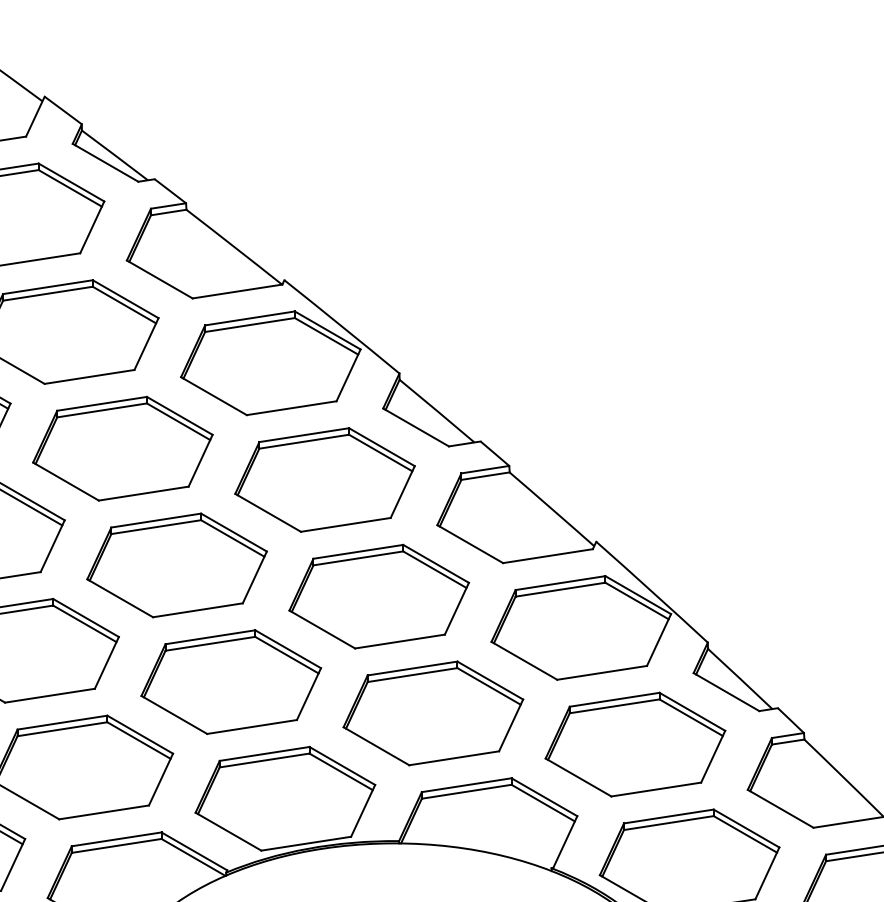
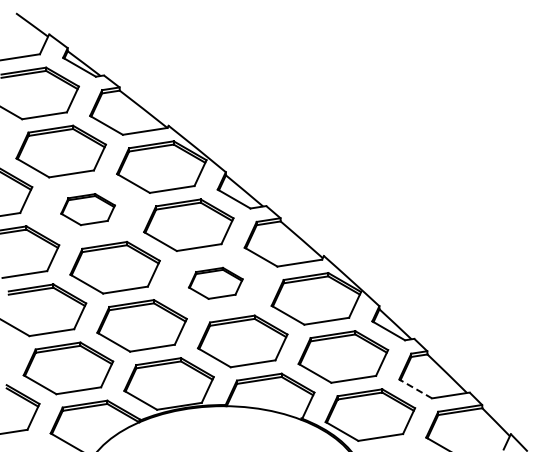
part: (121, 448) -> (87, 209), size x0.6
part: (378, 597) -> (215, 283), size x0.6
line: (780, 807) -> (415, 388), solid -> dashed

